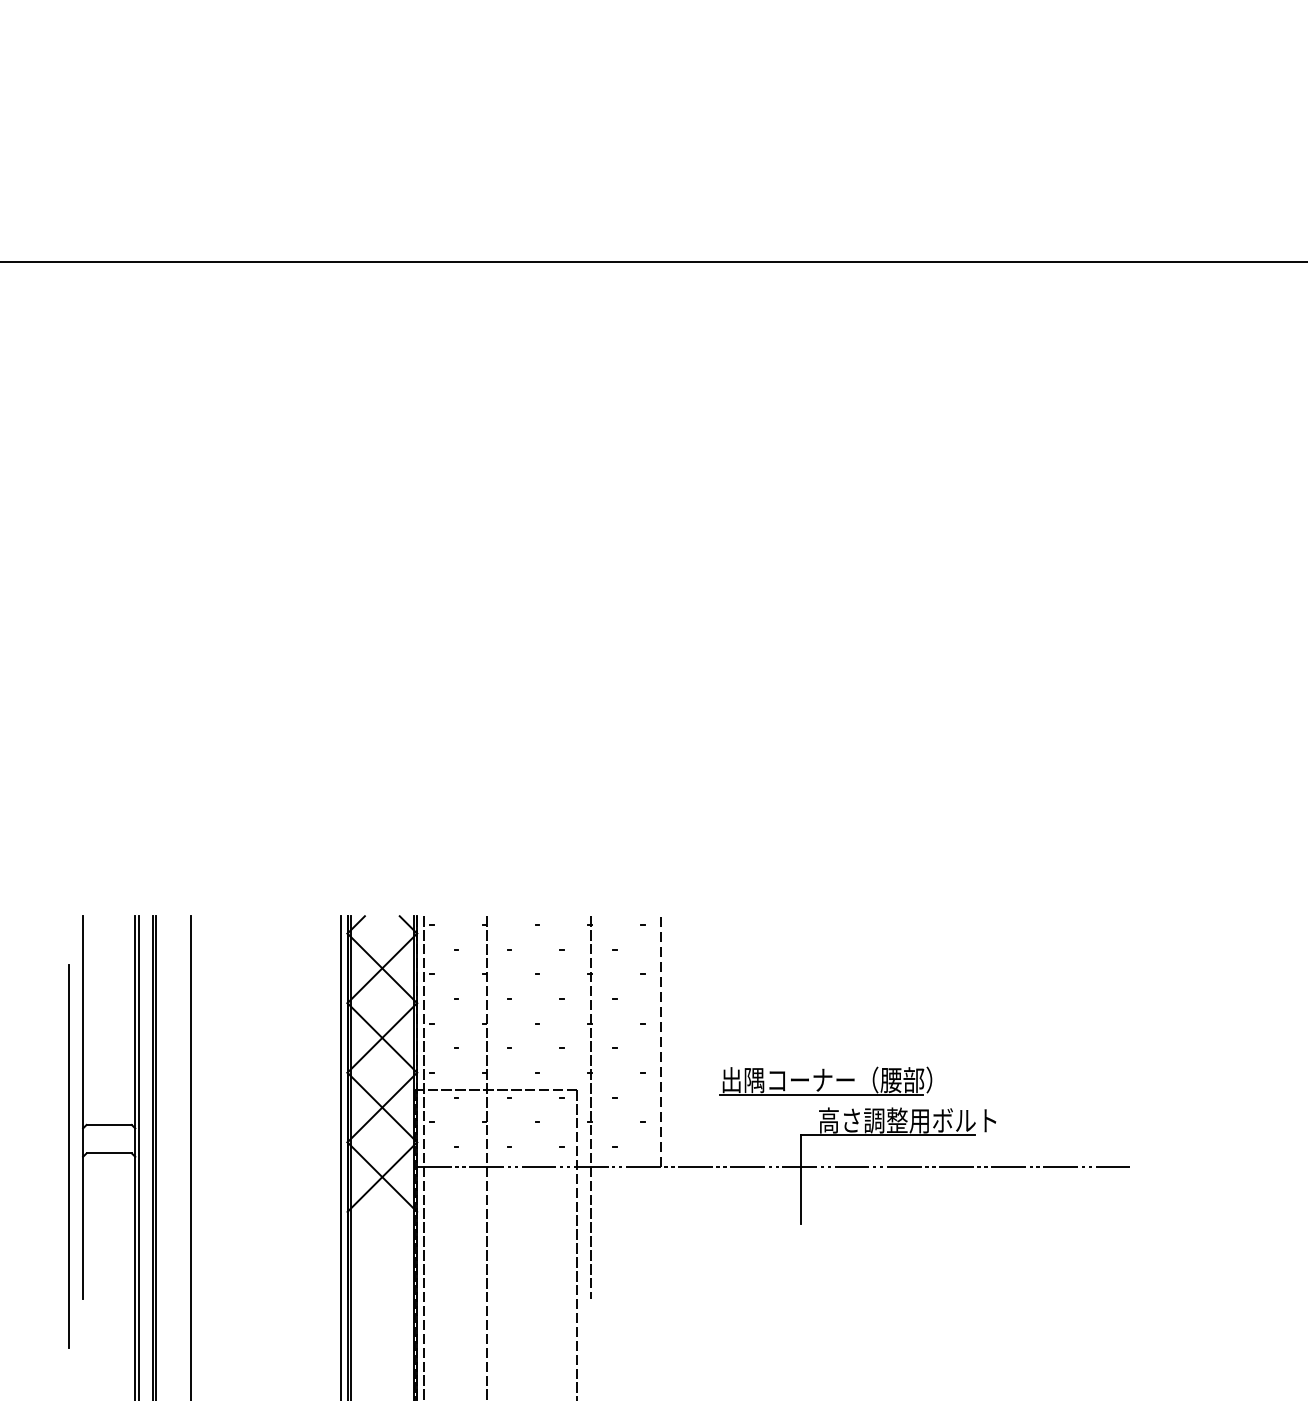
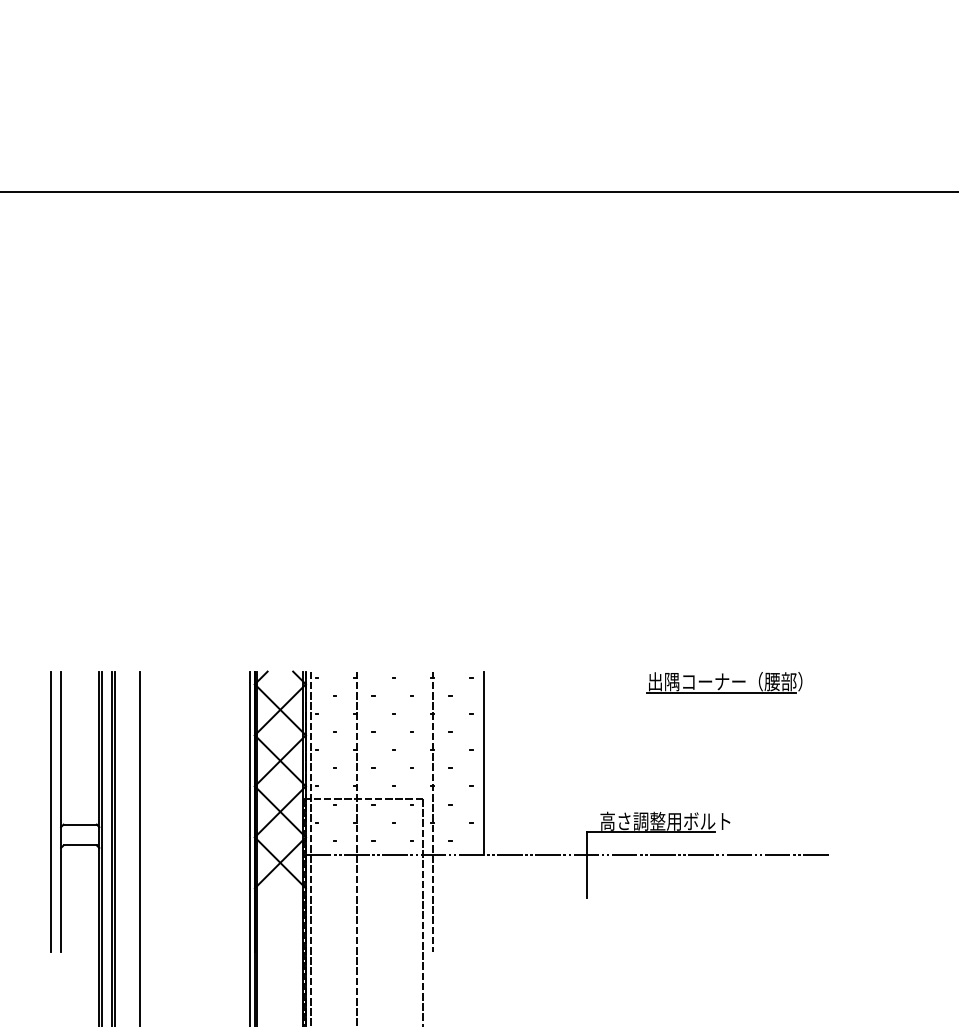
line: (660, 1041) -> (484, 763), dashed -> solid
part: (825, 1081) -> (724, 682), moved
line: (68, 1156) -> (50, 811), moved

